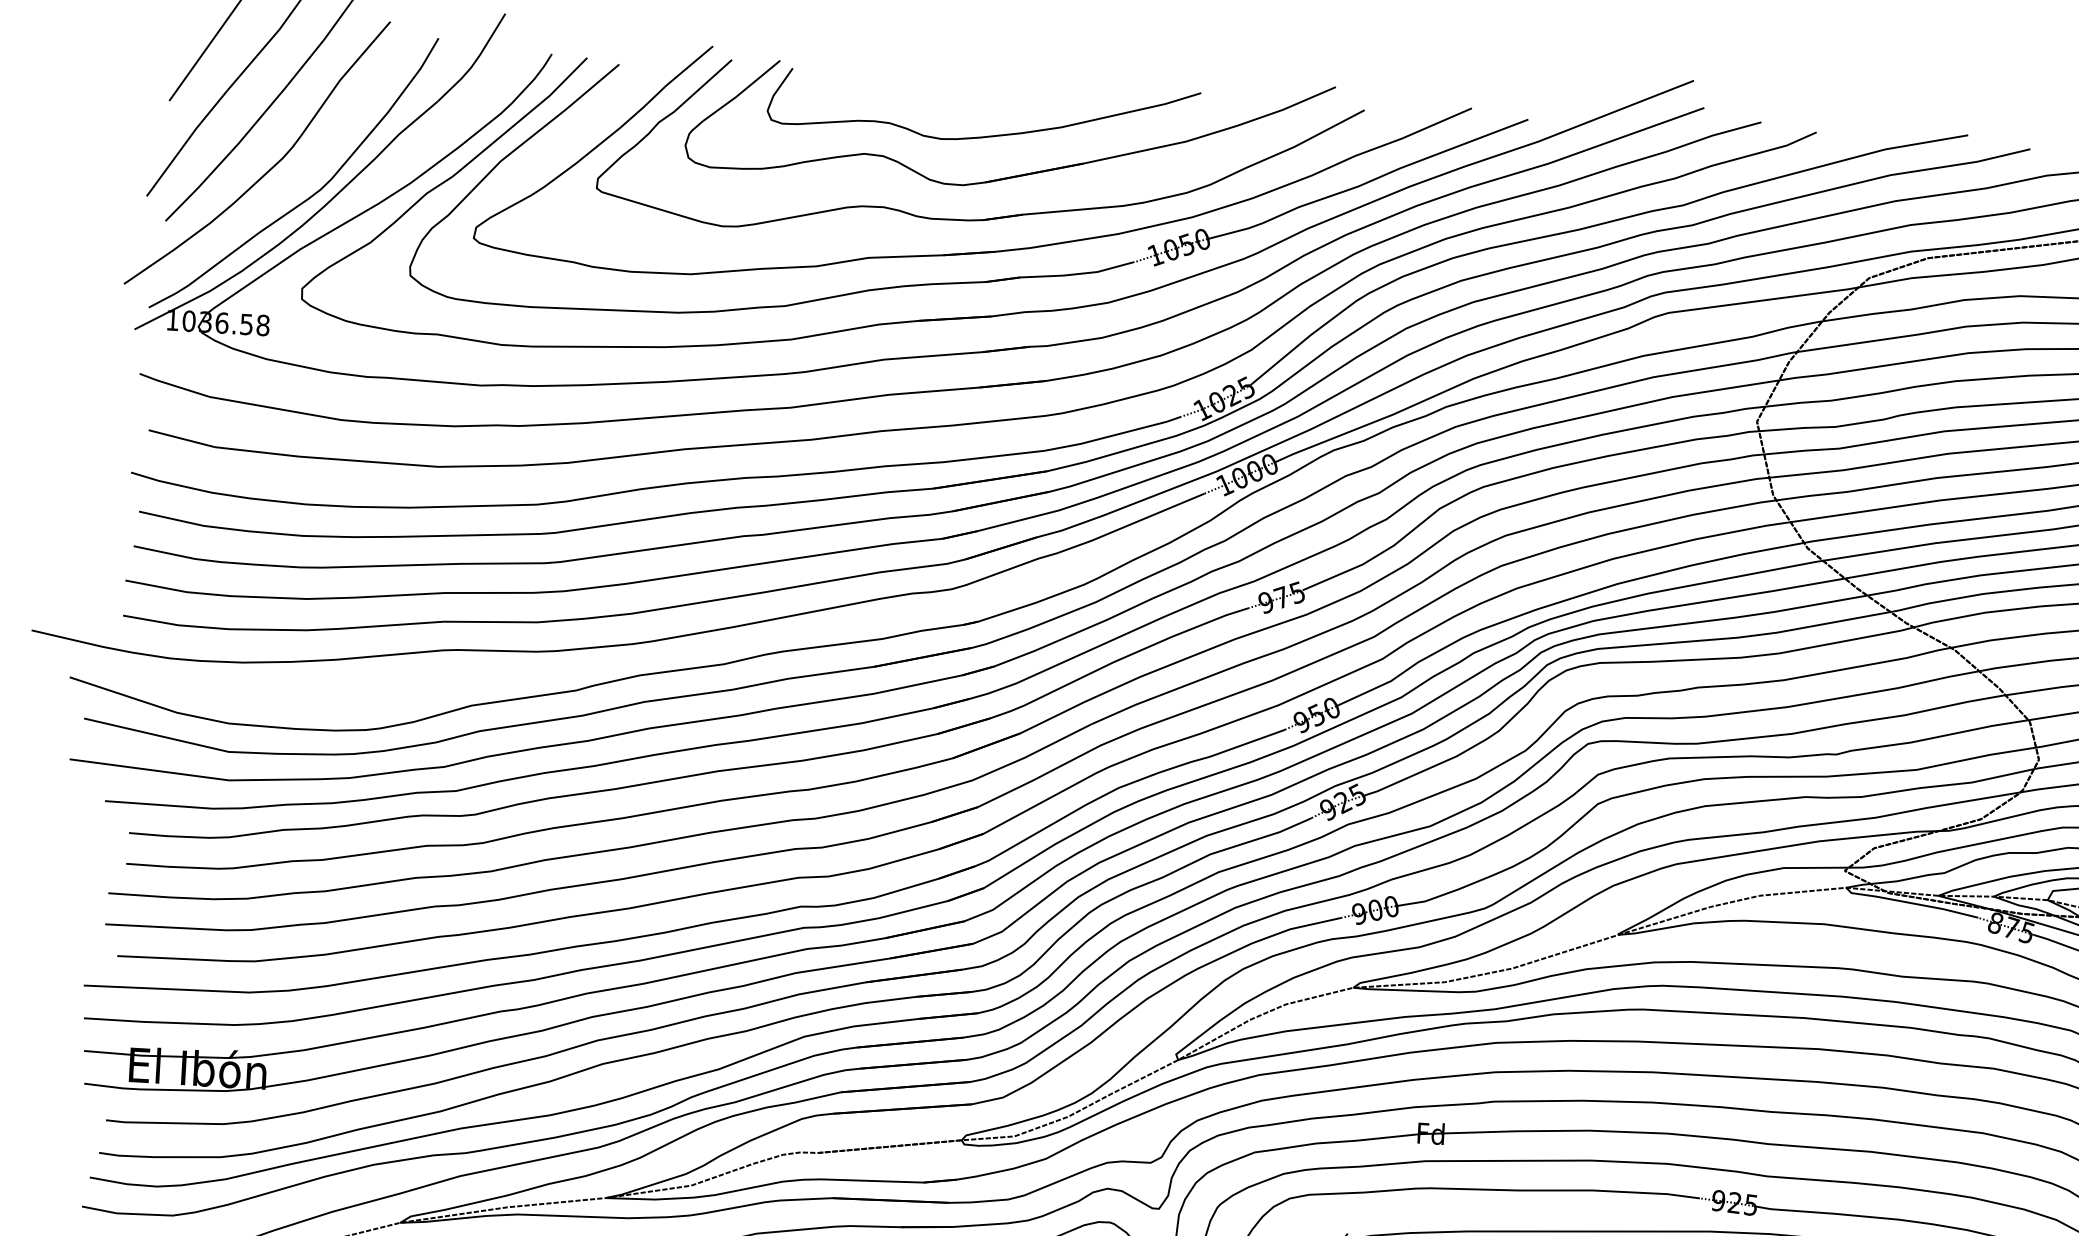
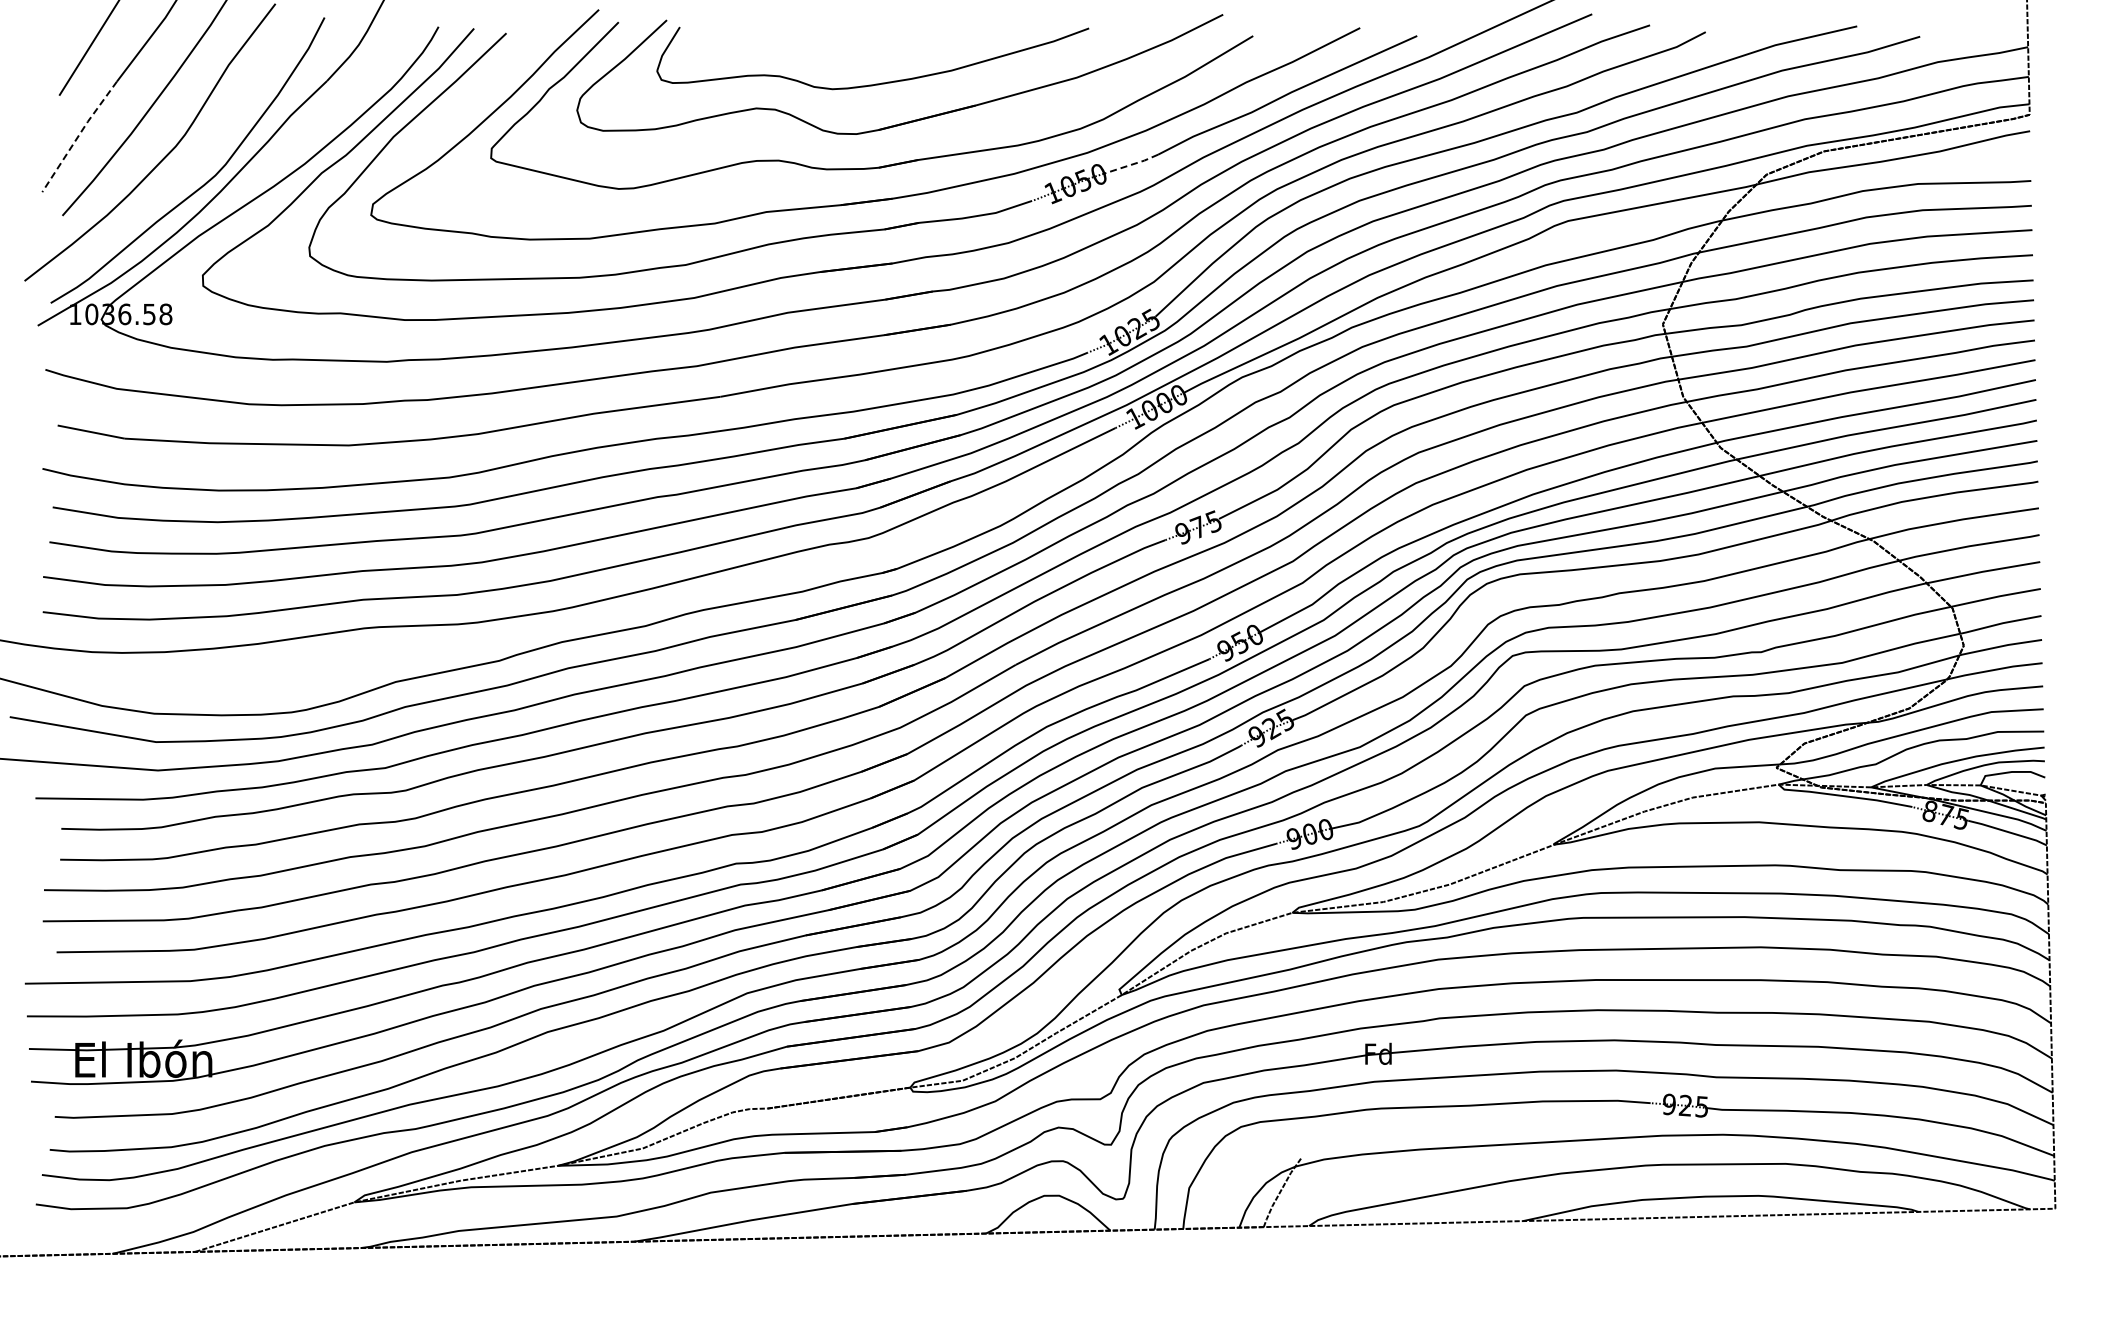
line: (186, 141) -> (78, 135), solid -> dashed
line: (1235, 231) -> (1131, 164), solid -> dashed

